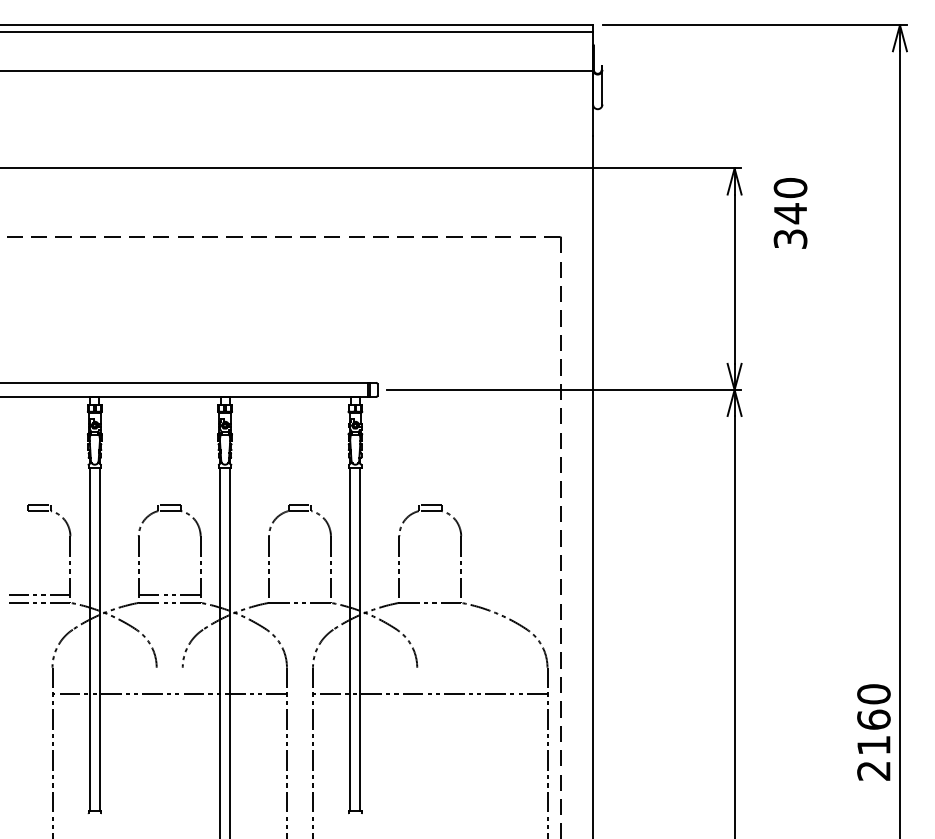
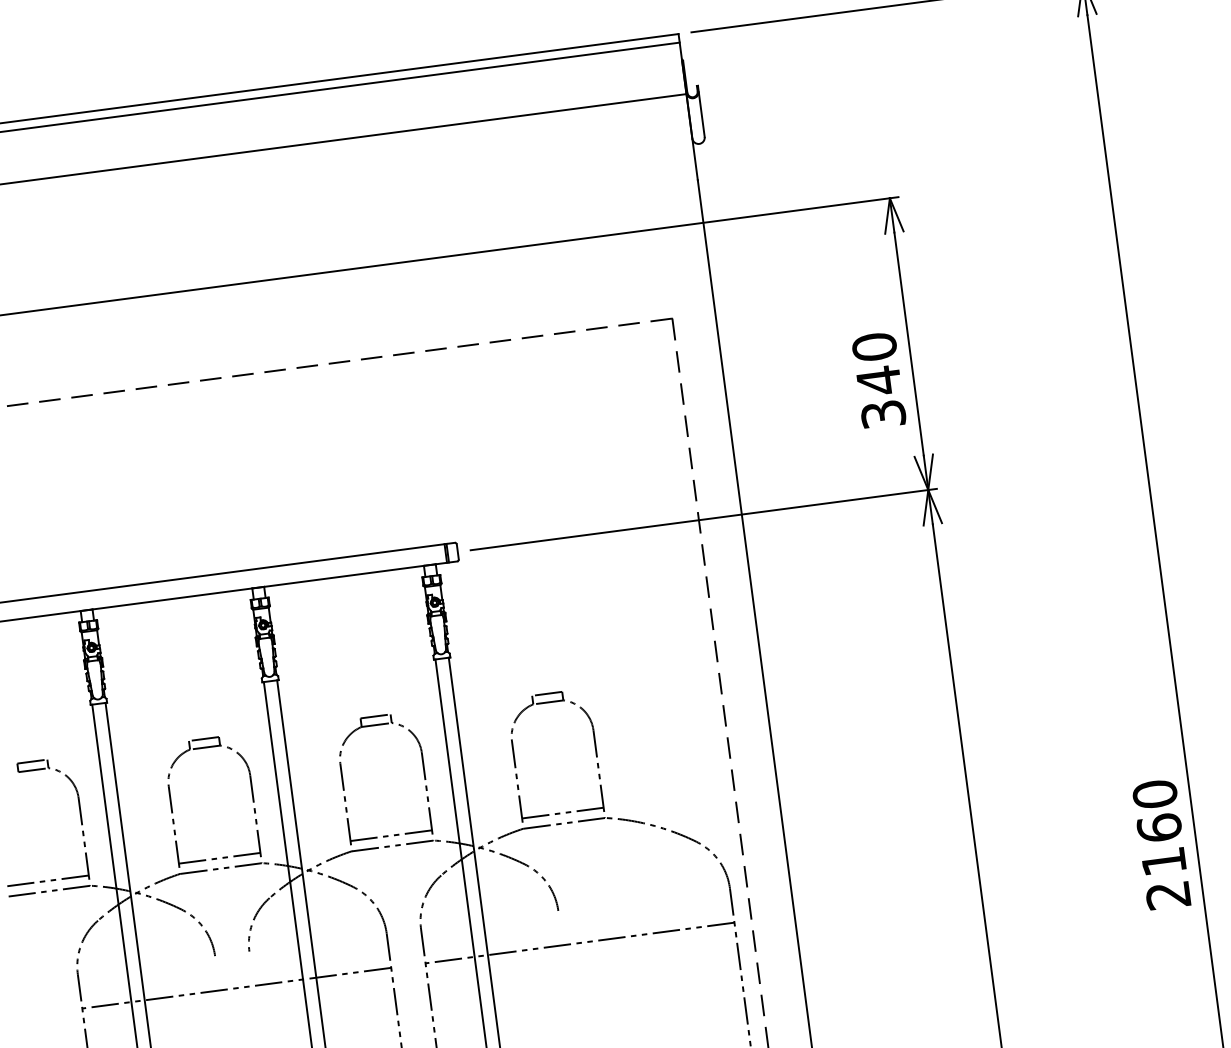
text: (790, 213) -> (878, 380), moved
line: (299, 595) -> (390, 836), added
line: (430, 595) -> (563, 813), added
text: (873, 732) -> (1161, 844), moved

